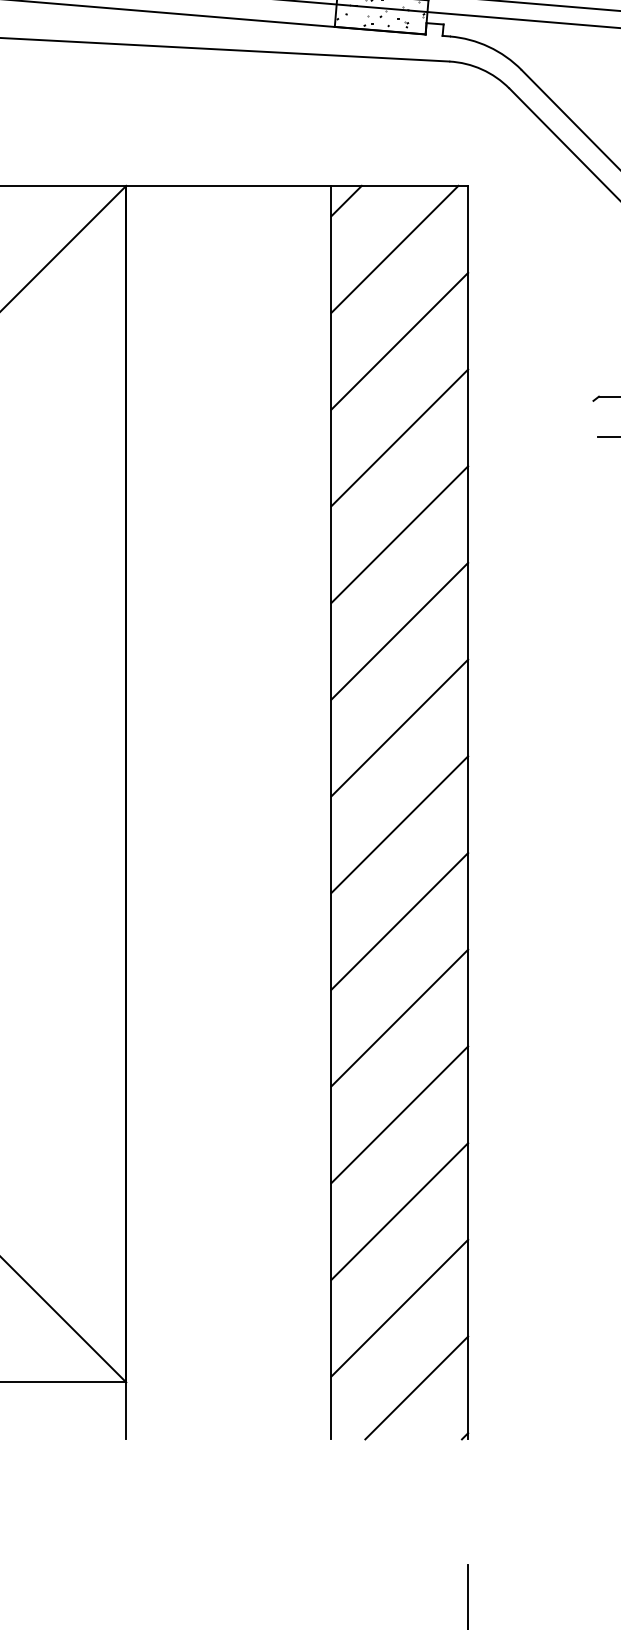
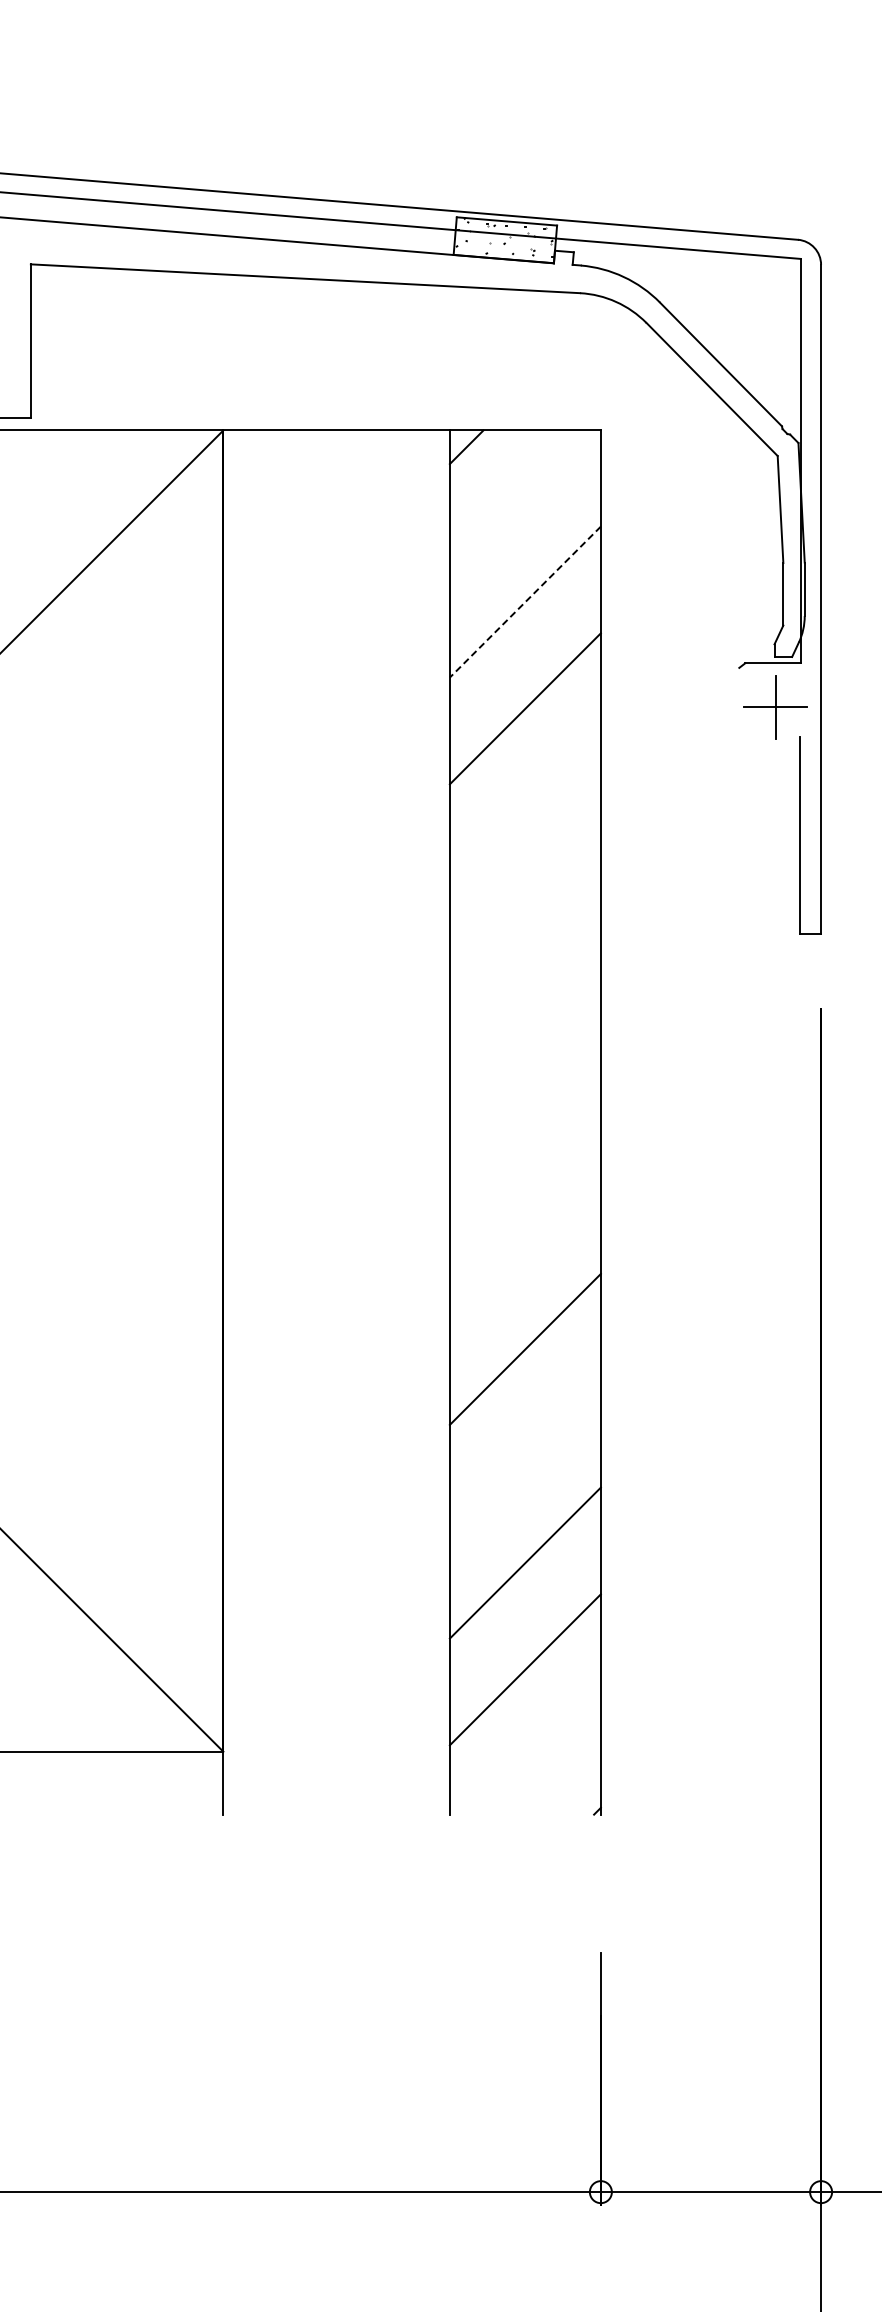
line: (394, 249) -> (519, 500), removed
line: (399, 341) -> (525, 602), solid -> dashed
line: (398, 534) -> (524, 815), removed
line: (398, 630) -> (524, 921), removed
line: (398, 727) -> (524, 1028), removed
line: (398, 824) -> (524, 1135), removed
line: (398, 921) -> (524, 1242), removed
line: (398, 1114) -> (524, 1455), removed
line: (416, 1387) -> (543, 1757), removed

